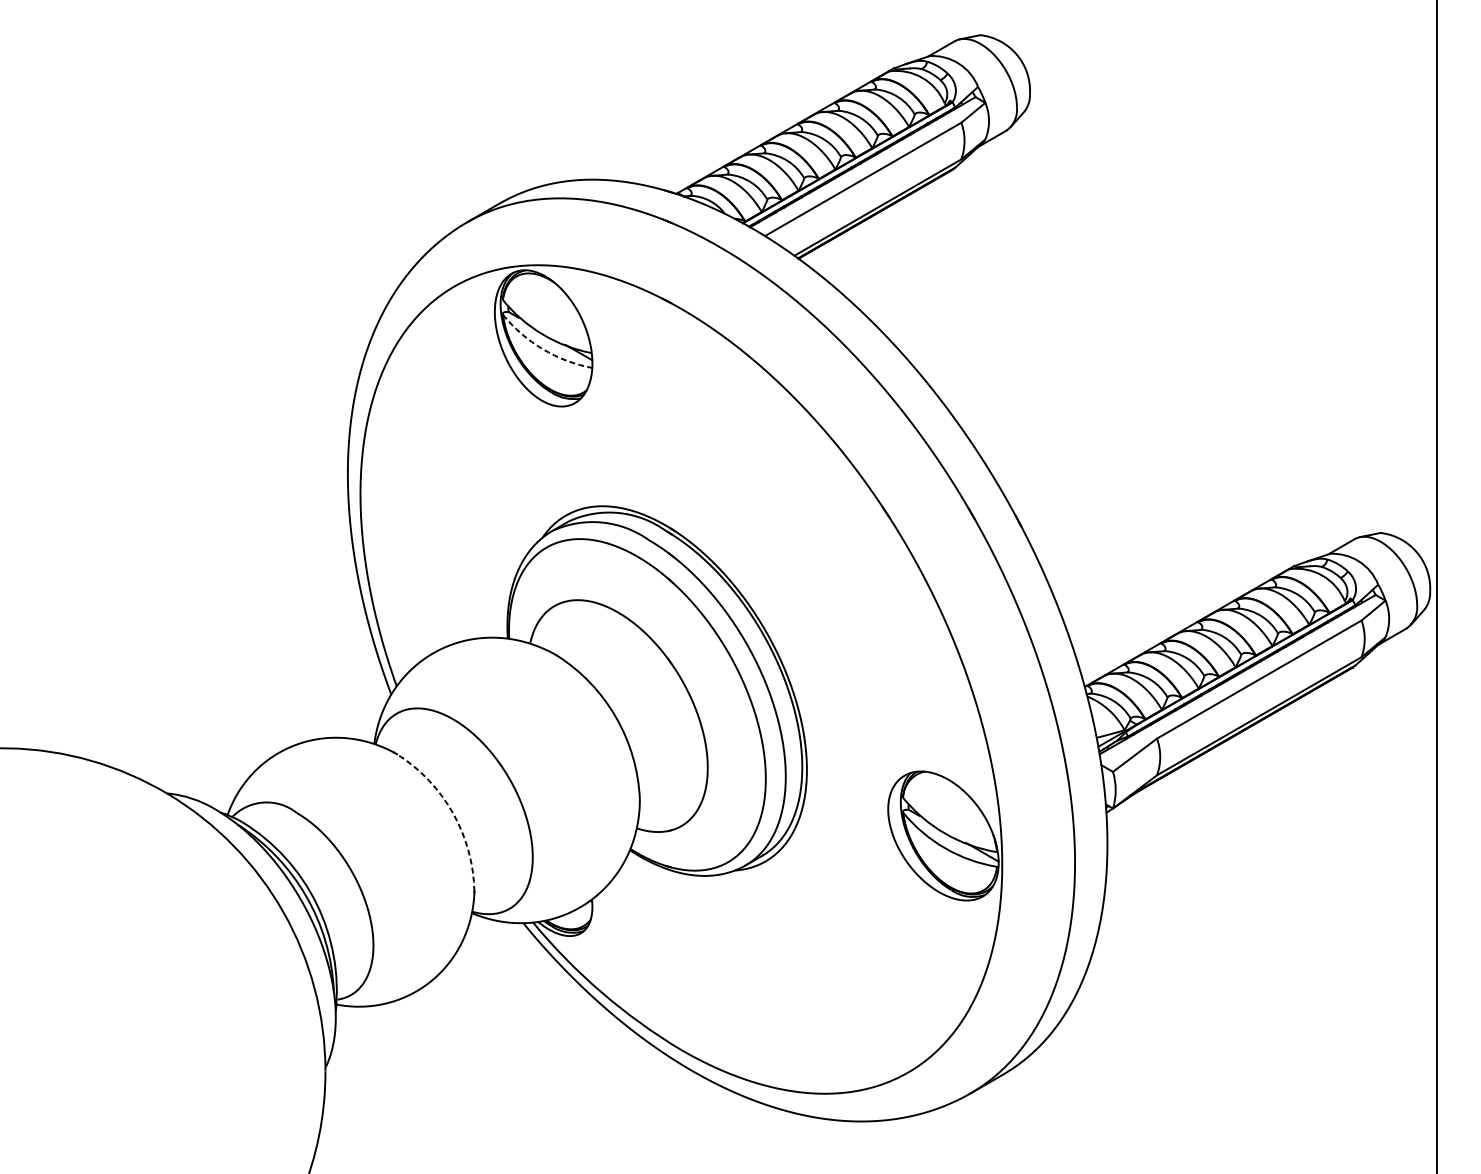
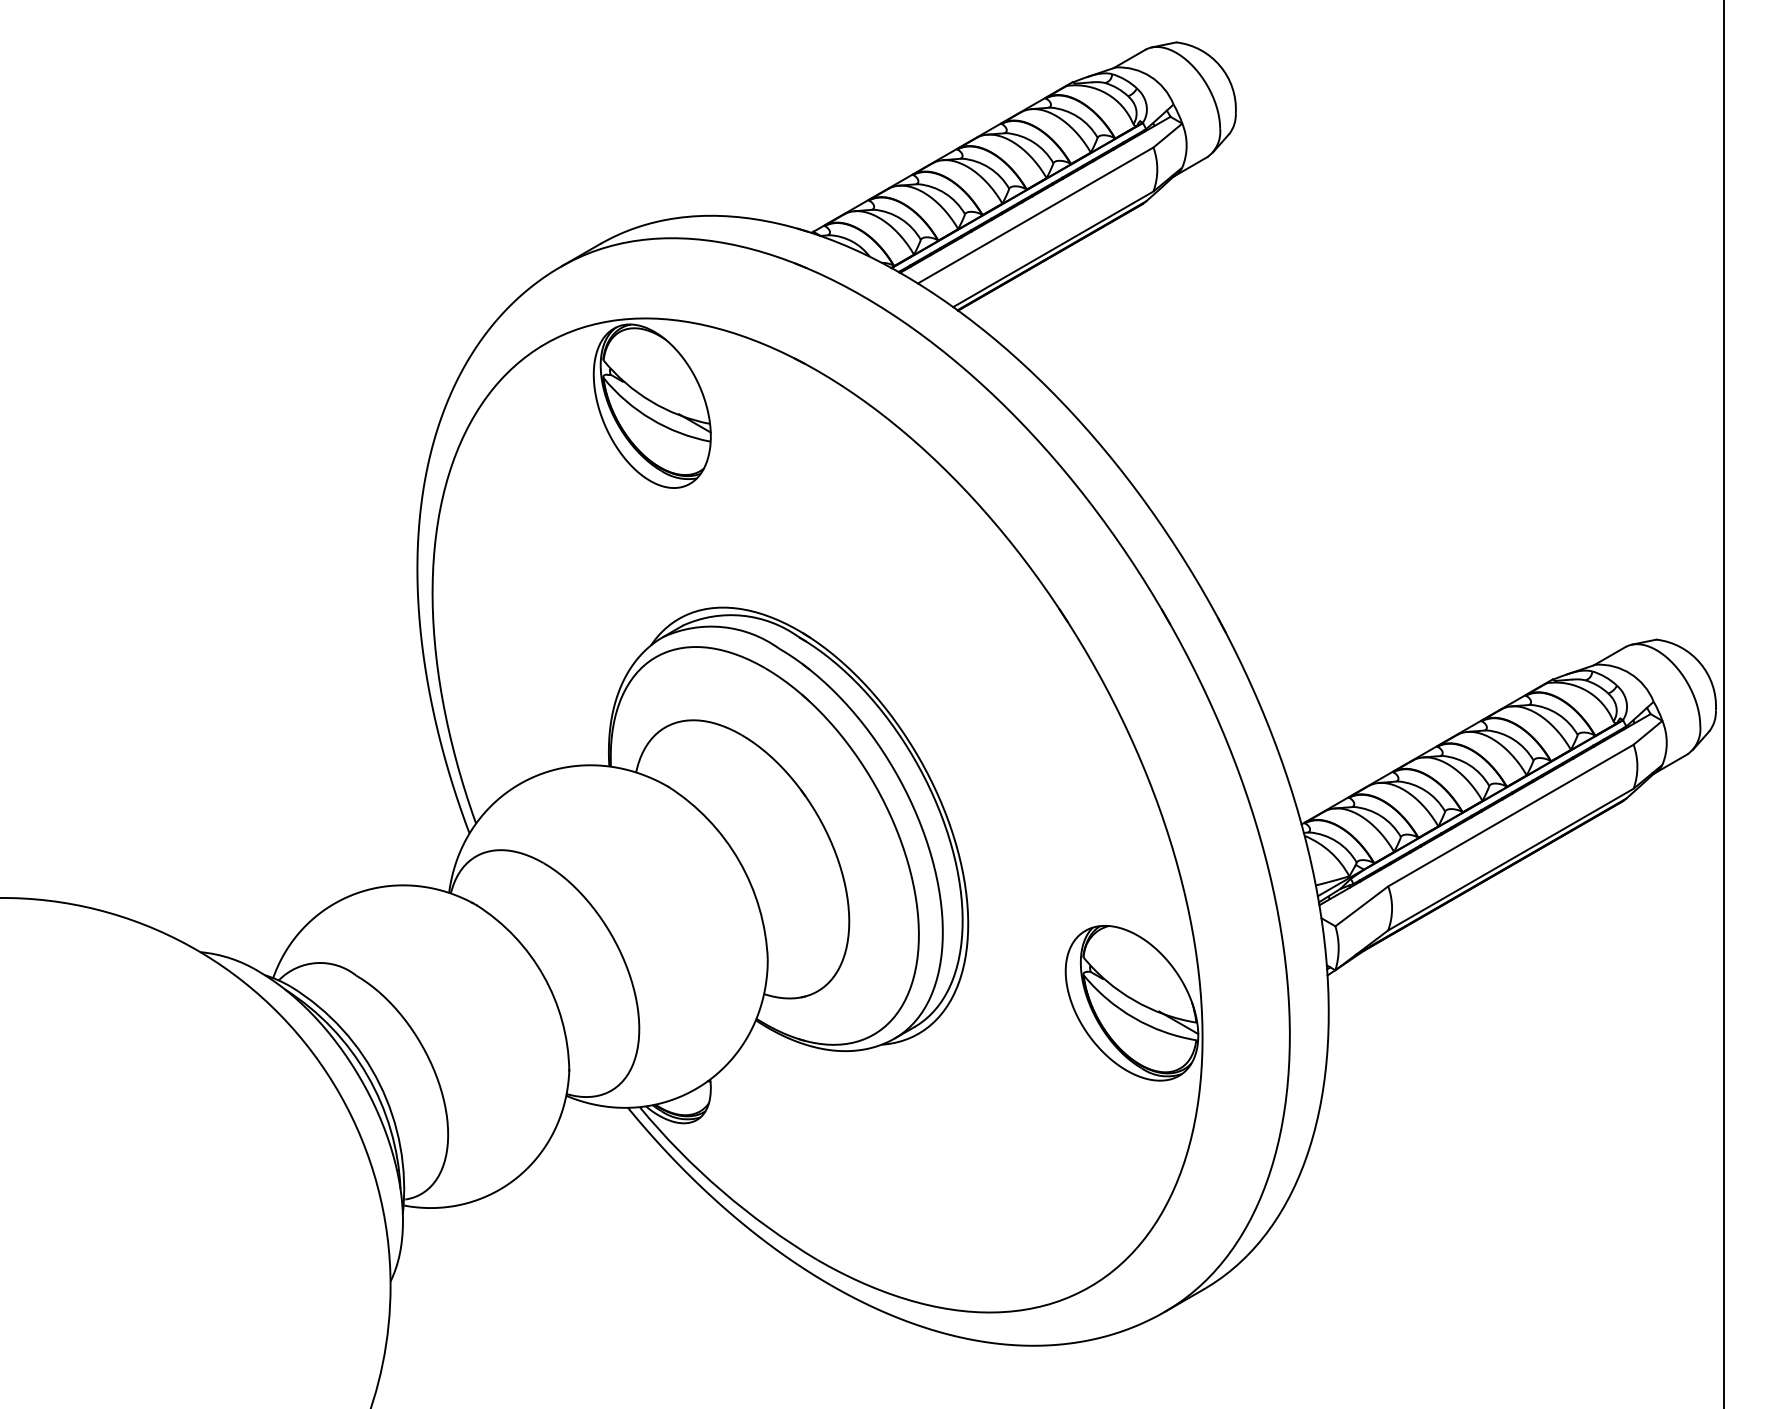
arc: (542, 349) -> (651, 419), dashed -> solid
arc: (452, 812) -> (543, 975), dashed -> solid

